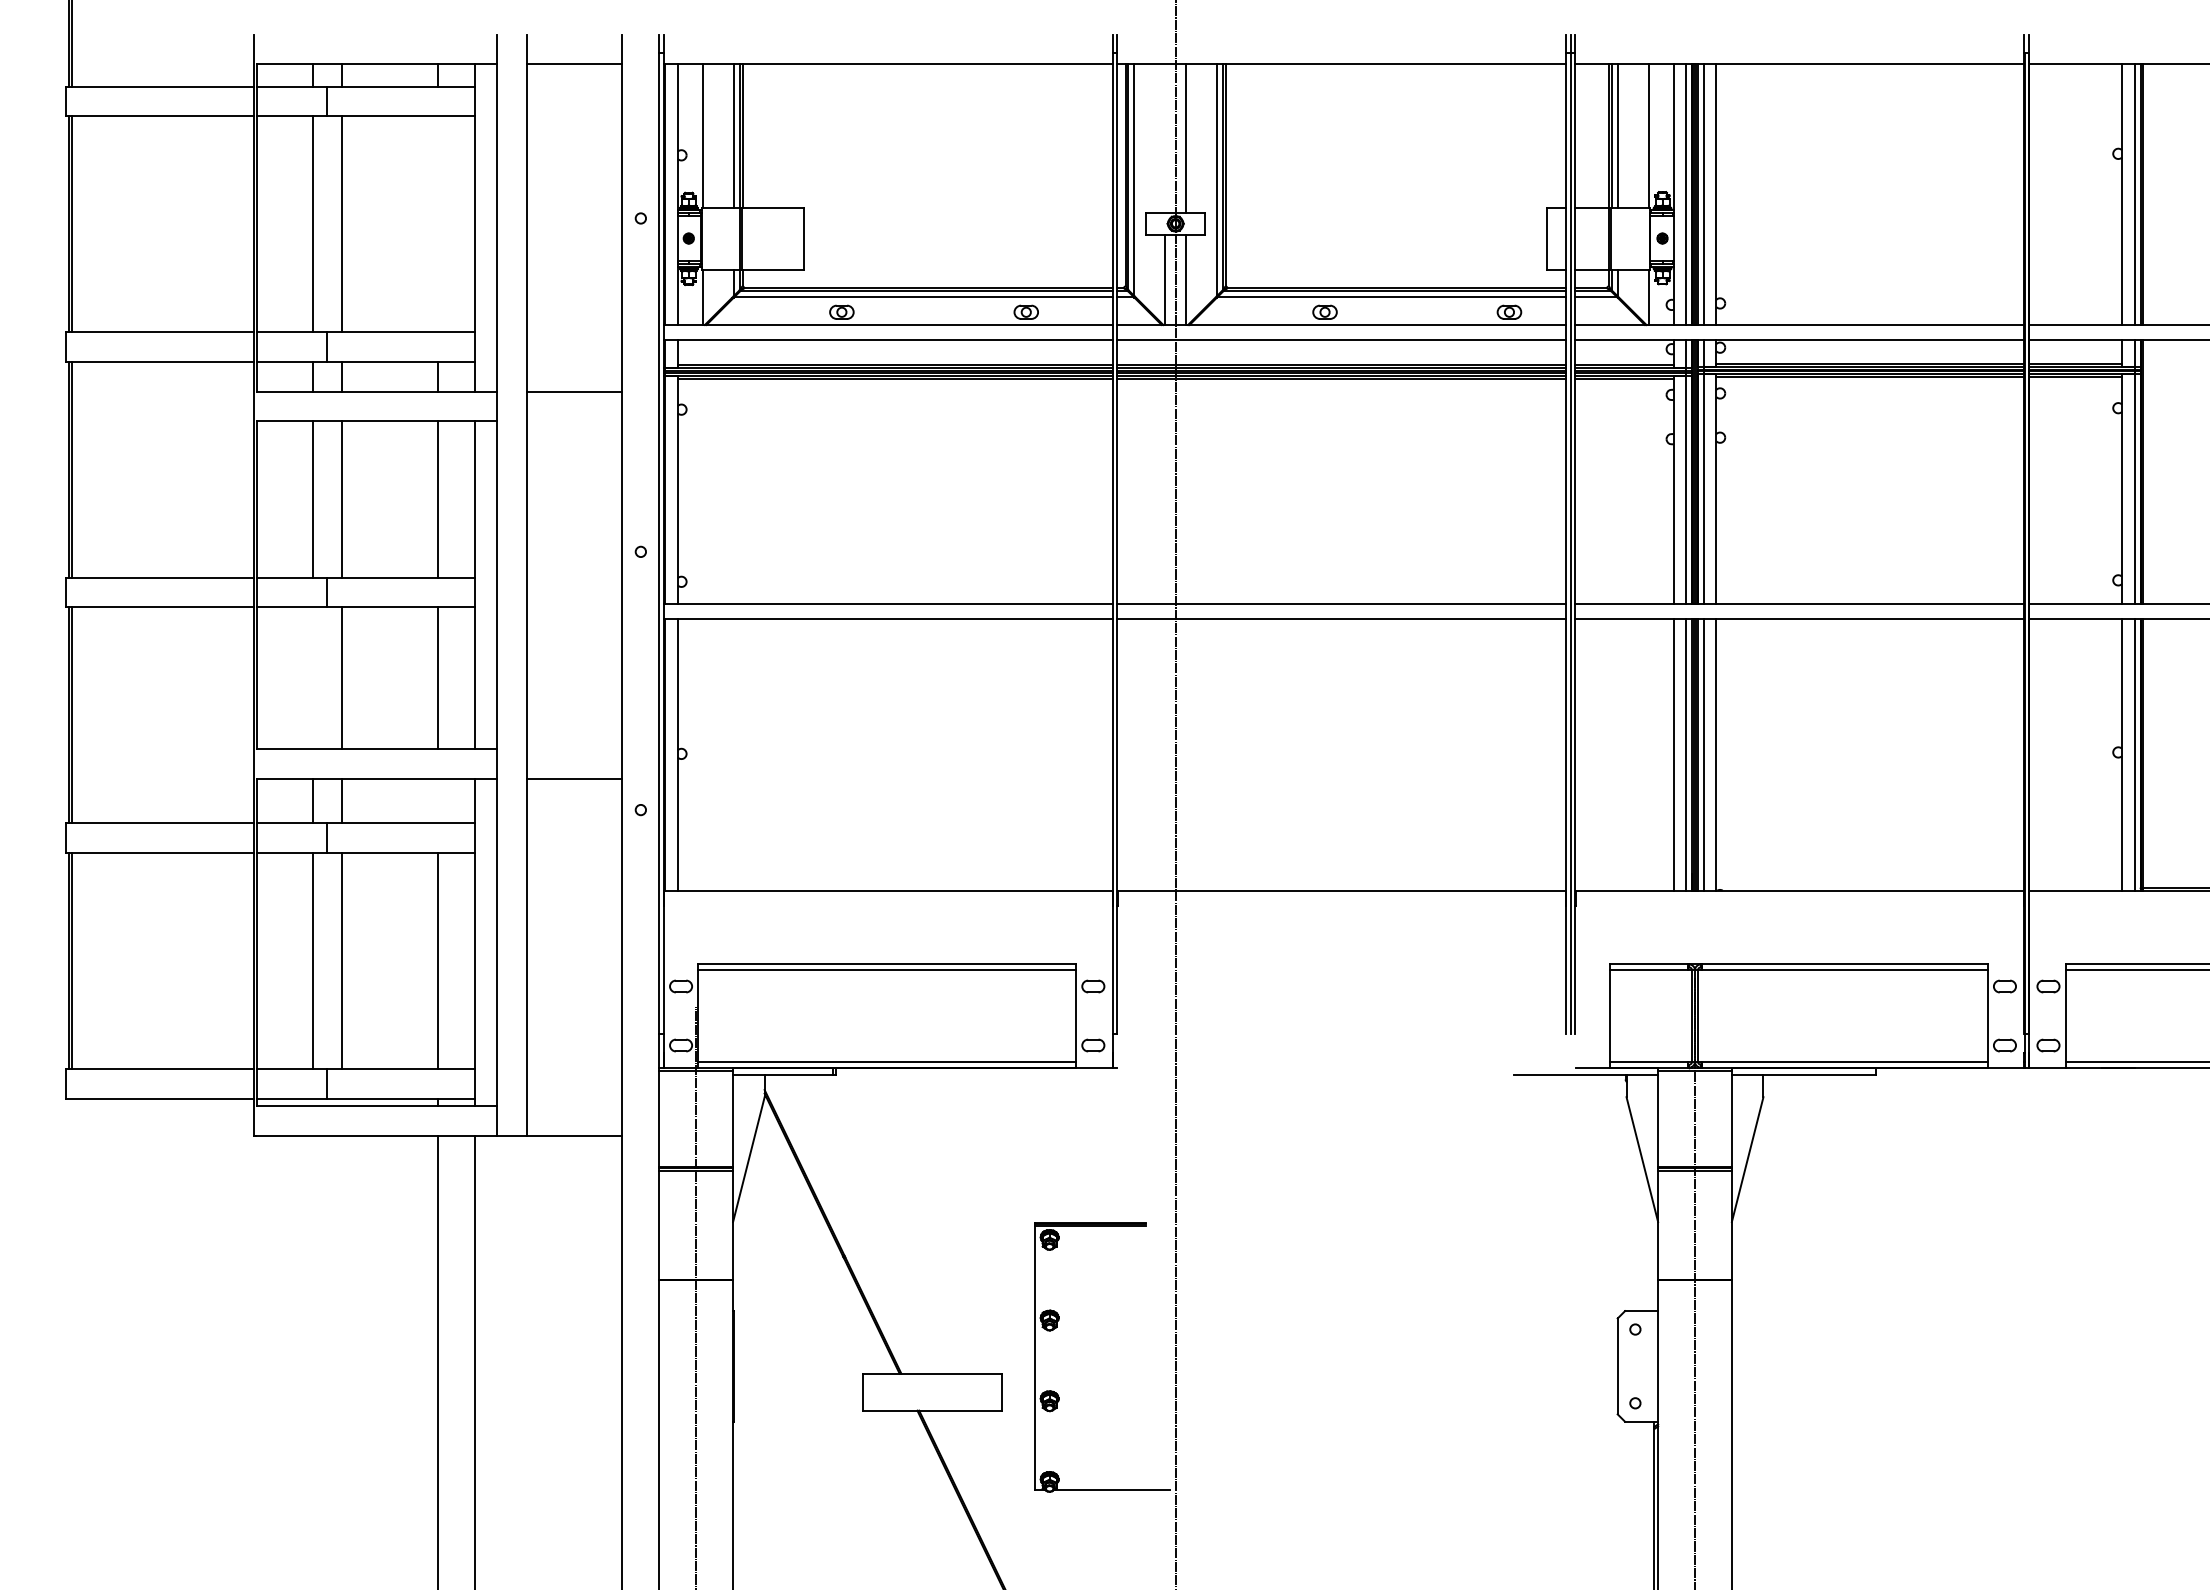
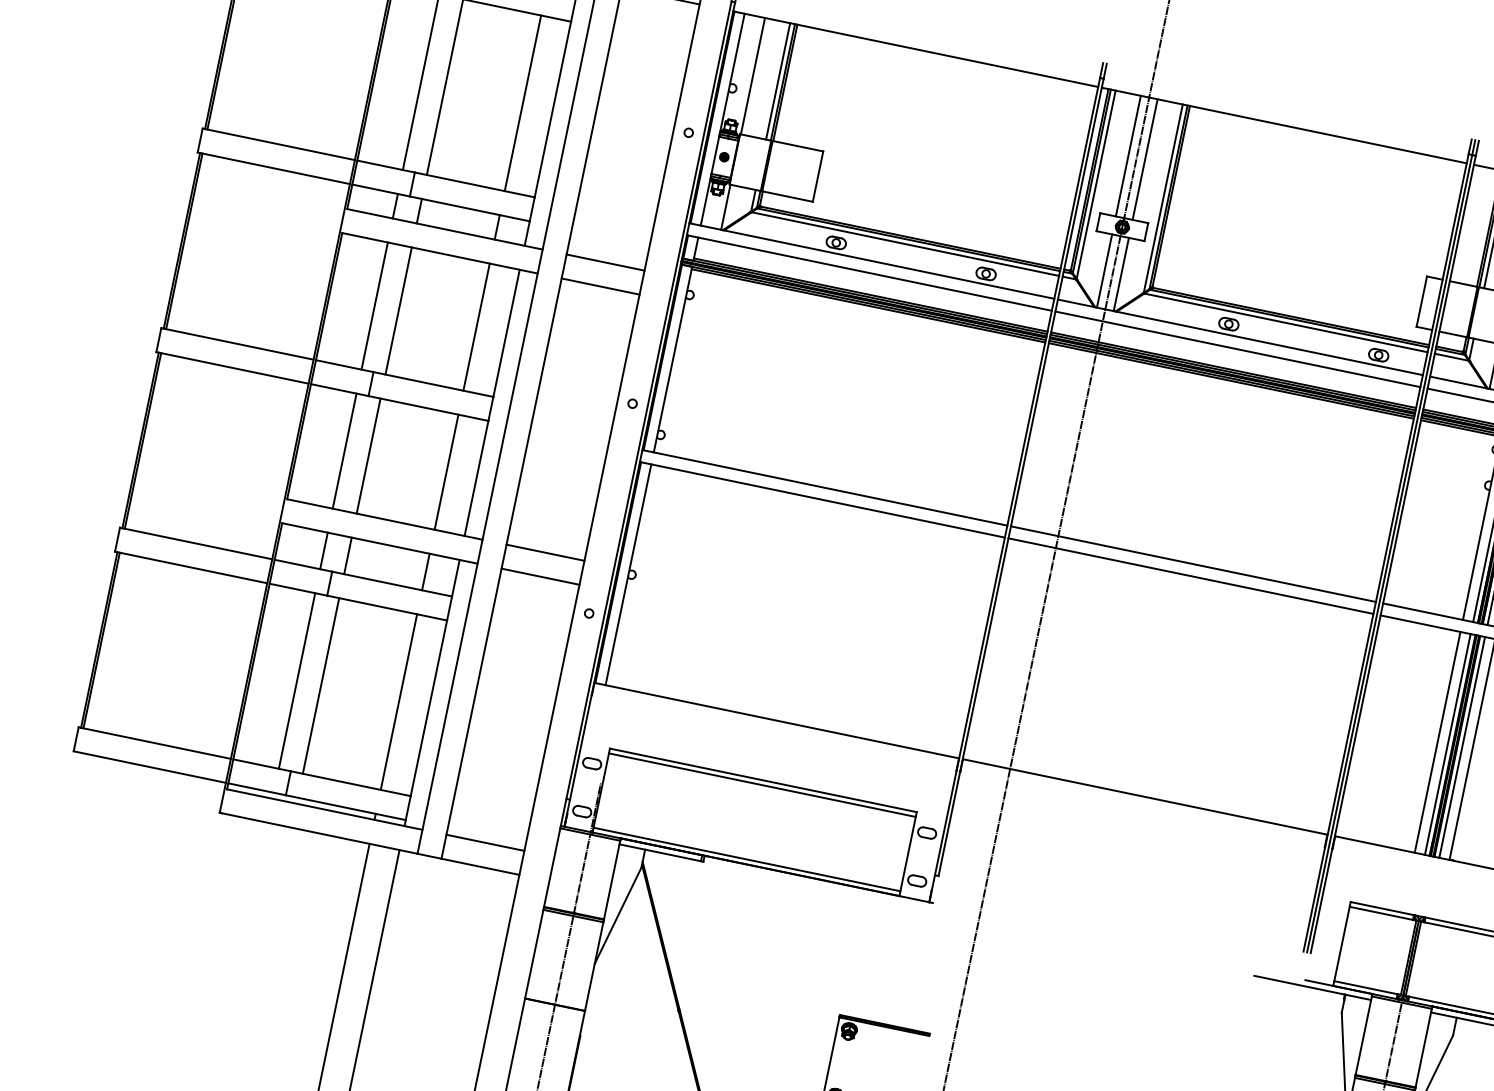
line: (1165, 138) -> (1128, 156), added
line: (438, 224) -> (523, 103), added
line: (574, 421) -> (600, 286), added
line: (312, 678) -> (344, 451), added
line: (574, 749) -> (545, 553), added
line: (438, 800) -> (426, 571), added
line: (574, 1106) -> (485, 843), added

